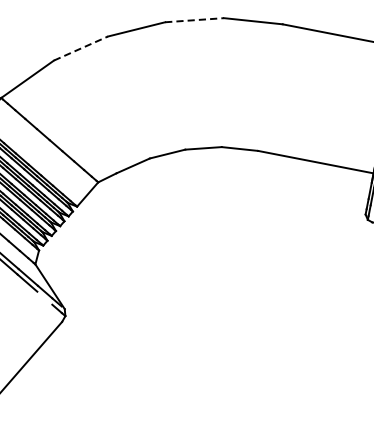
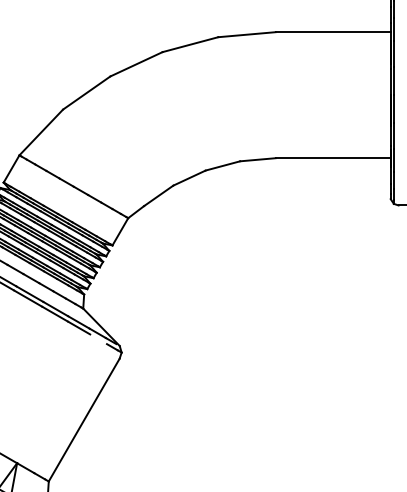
line: (194, 20) -> (190, 44), dashed -> solid
line: (80, 48) -> (86, 93), dashed -> solid

